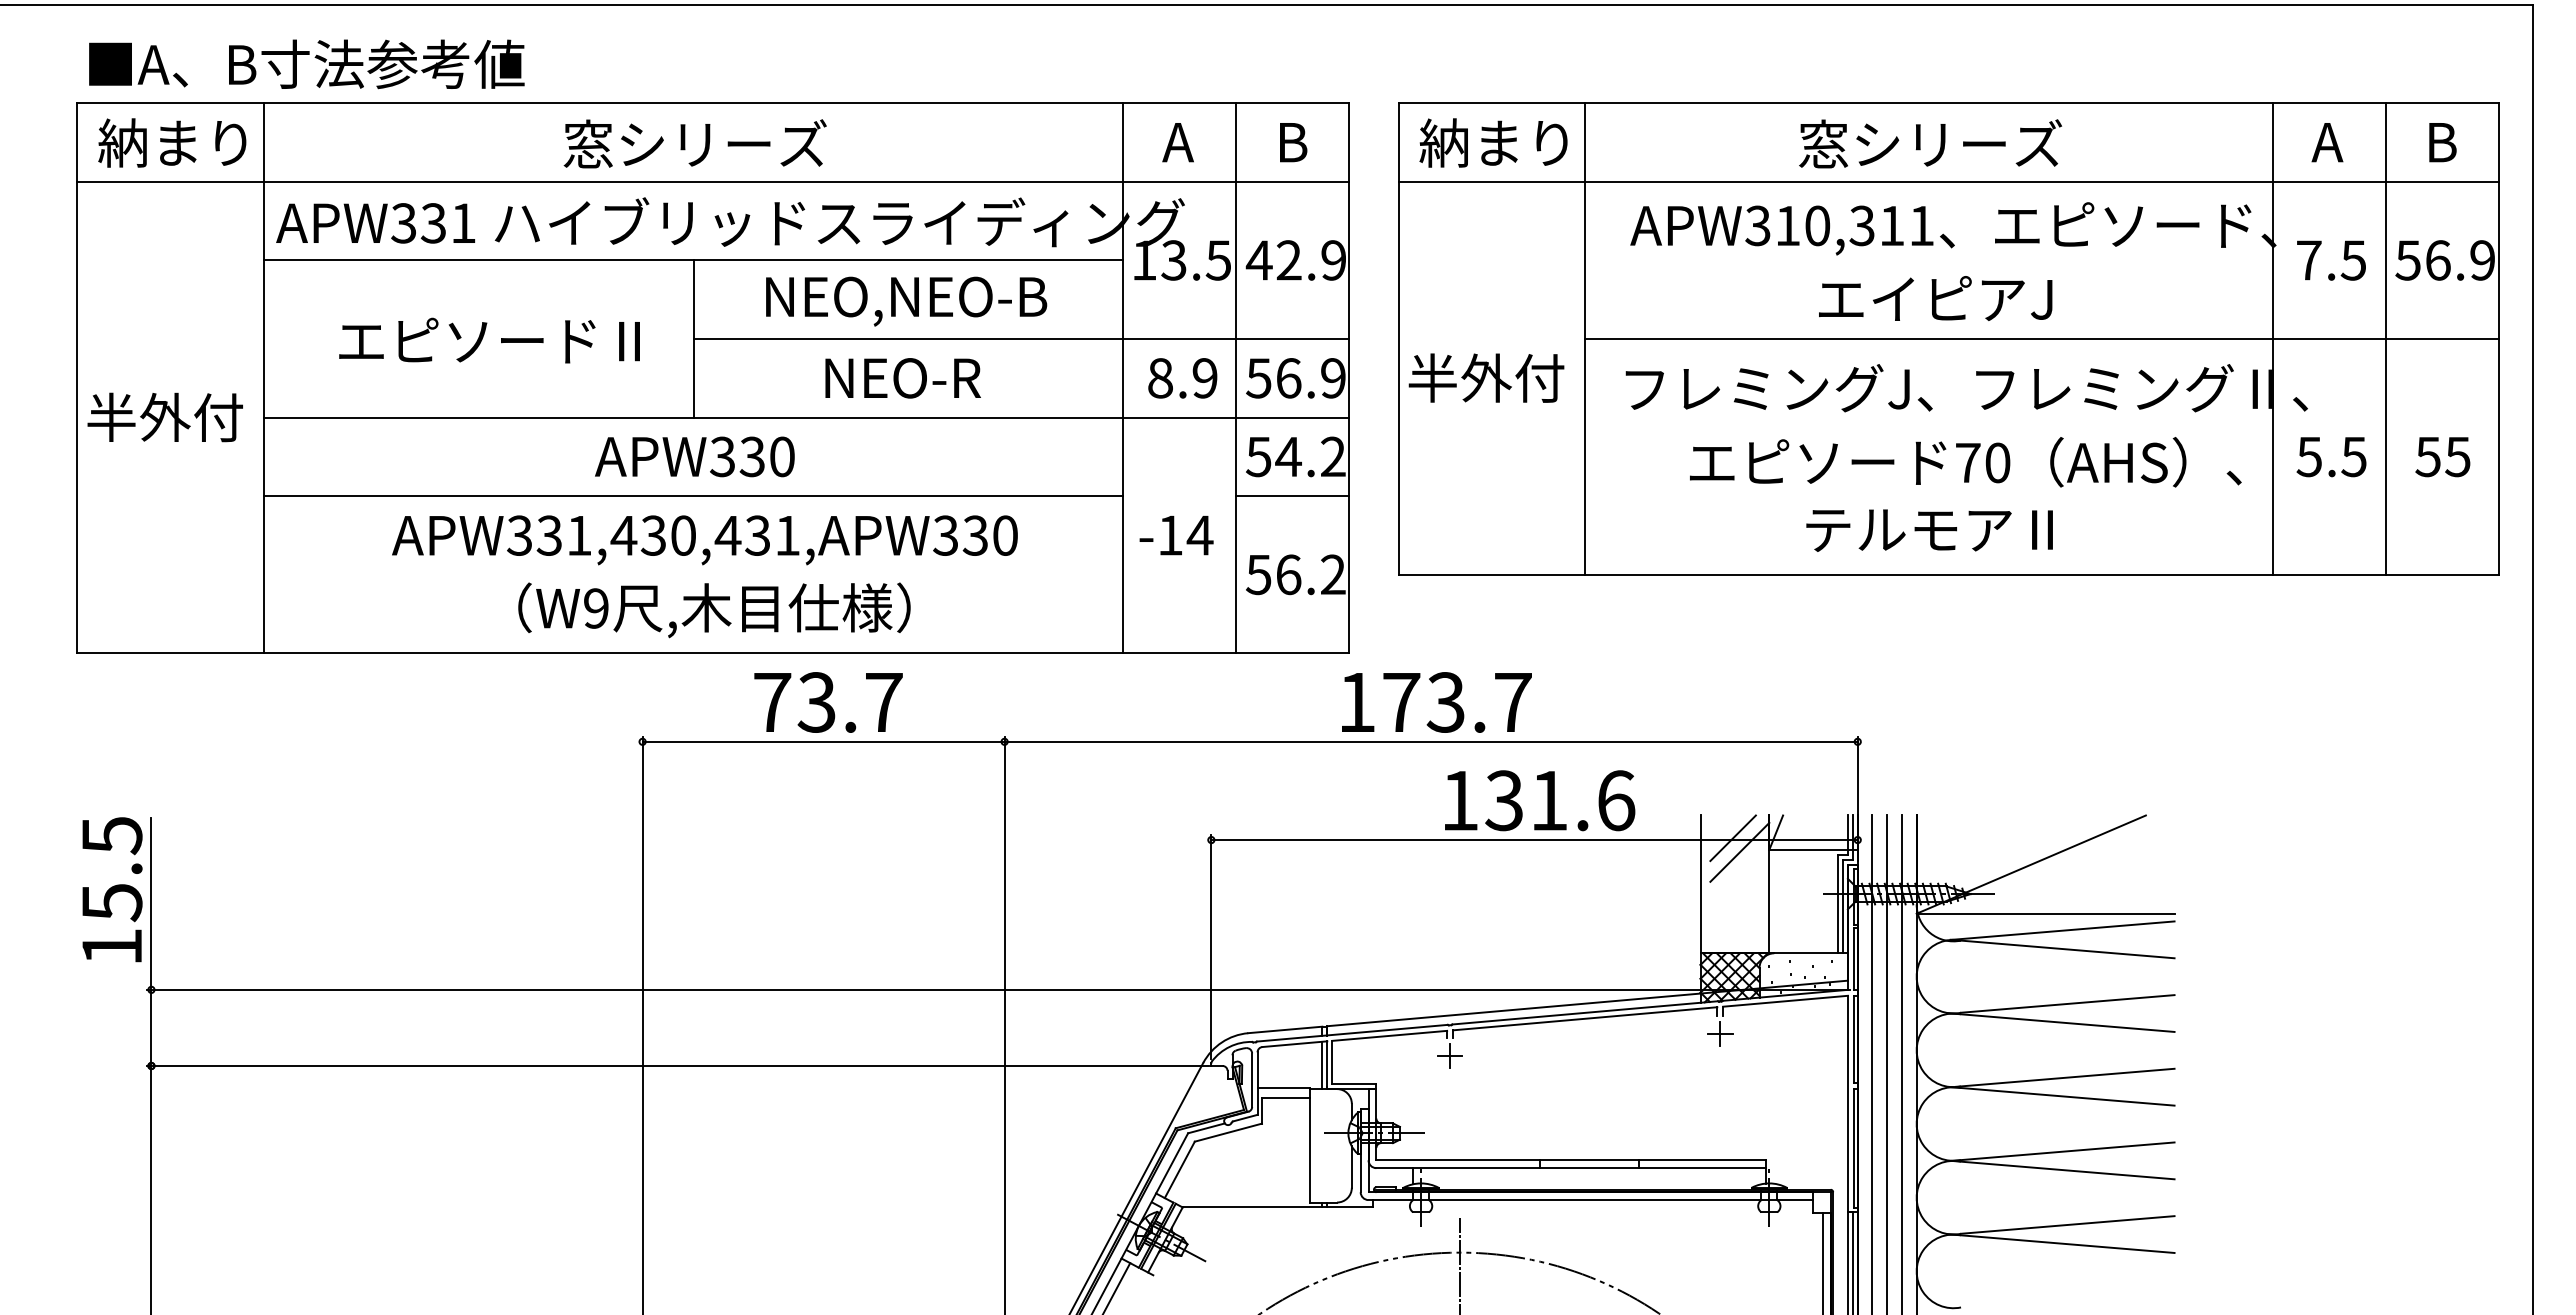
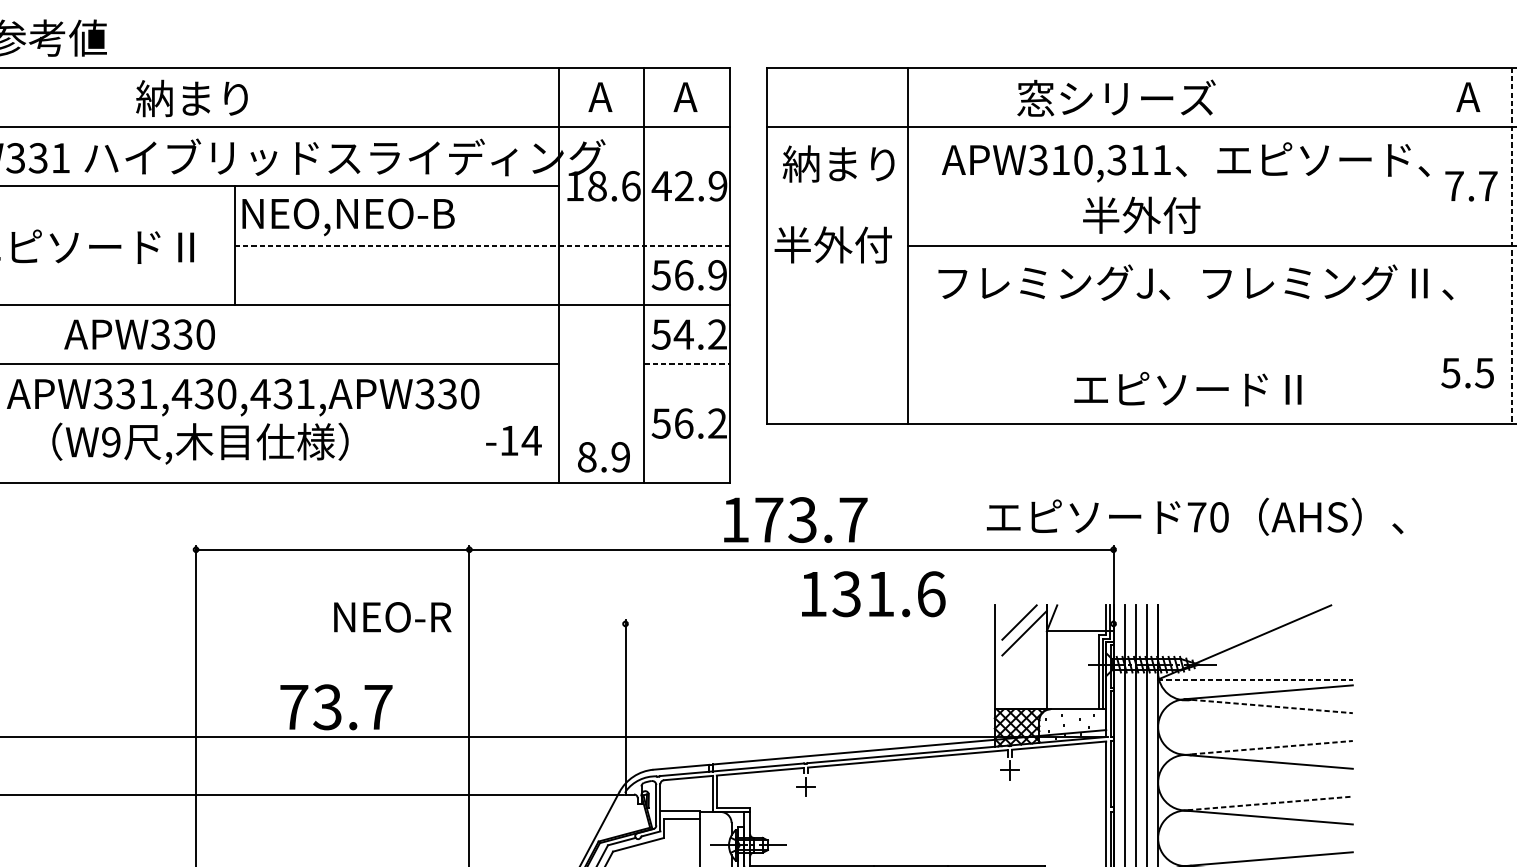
text: (1291, 142) -> (686, 97), B -> A
text: (1493, 142) -> (838, 163), moved
text: (694, 143) -> (235, 97), 窓シリーズ -> 納まり
text: (1930, 143) -> (1116, 97), moved
text: (1196, 260) -> (614, 186), 13.5 -> 18.6
text: (2353, 260) -> (1487, 186), 7.5 -> 7.7
text: (1934, 298) -> (1171, 214), エイピアJ -> 半外付
text: (906, 301) -> (348, 217), moved
line: (2272, 338) -> (1426, 245), removed
line: (1021, 339) -> (482, 245), solid -> dashed
line: (2385, 339) -> (1512, 245), solid -> dashed
text: (1486, 377) -> (833, 244), moved
text: (902, 378) -> (392, 617), moved
text: (1182, 378) -> (603, 457), moved
text: (694, 456) -> (139, 334), moved
text: (2331, 457) -> (1467, 373), moved
text: (1965, 462) -> (1194, 517), moved
line: (1293, 496) -> (687, 364), solid -> dashed
text: (1955, 528) -> (1187, 388), テルモアⅡ -> エピソードⅡ
text: (1176, 535) -> (513, 440), moved
text: (714, 610) -> (200, 443), moved
text: (828, 702) -> (336, 707), moved
line: (1534, 840) -> (869, 624), removed
line: (2045, 913) -> (1255, 679), solid -> dashed
line: (2063, 949) -> (1268, 706), solid -> dashed
line: (2068, 1003) -> (1272, 747), solid -> dashed
line: (1322, 1065) -> (709, 794), removed
line: (2065, 1077) -> (1270, 803), solid -> dashed

